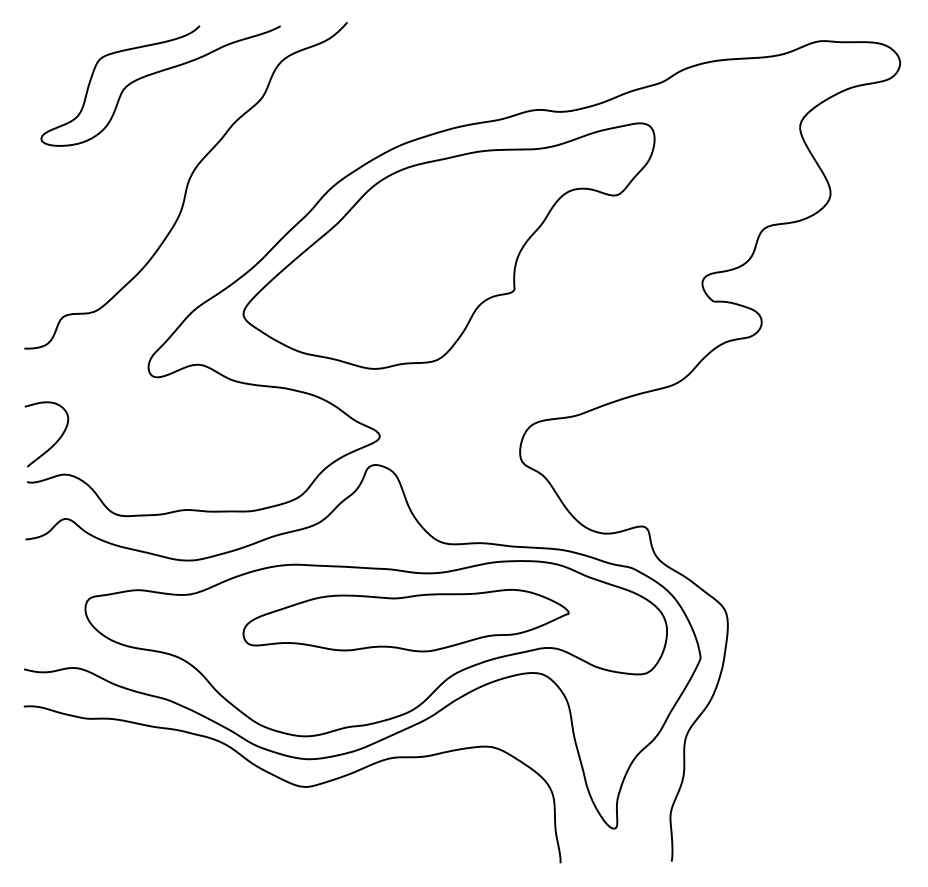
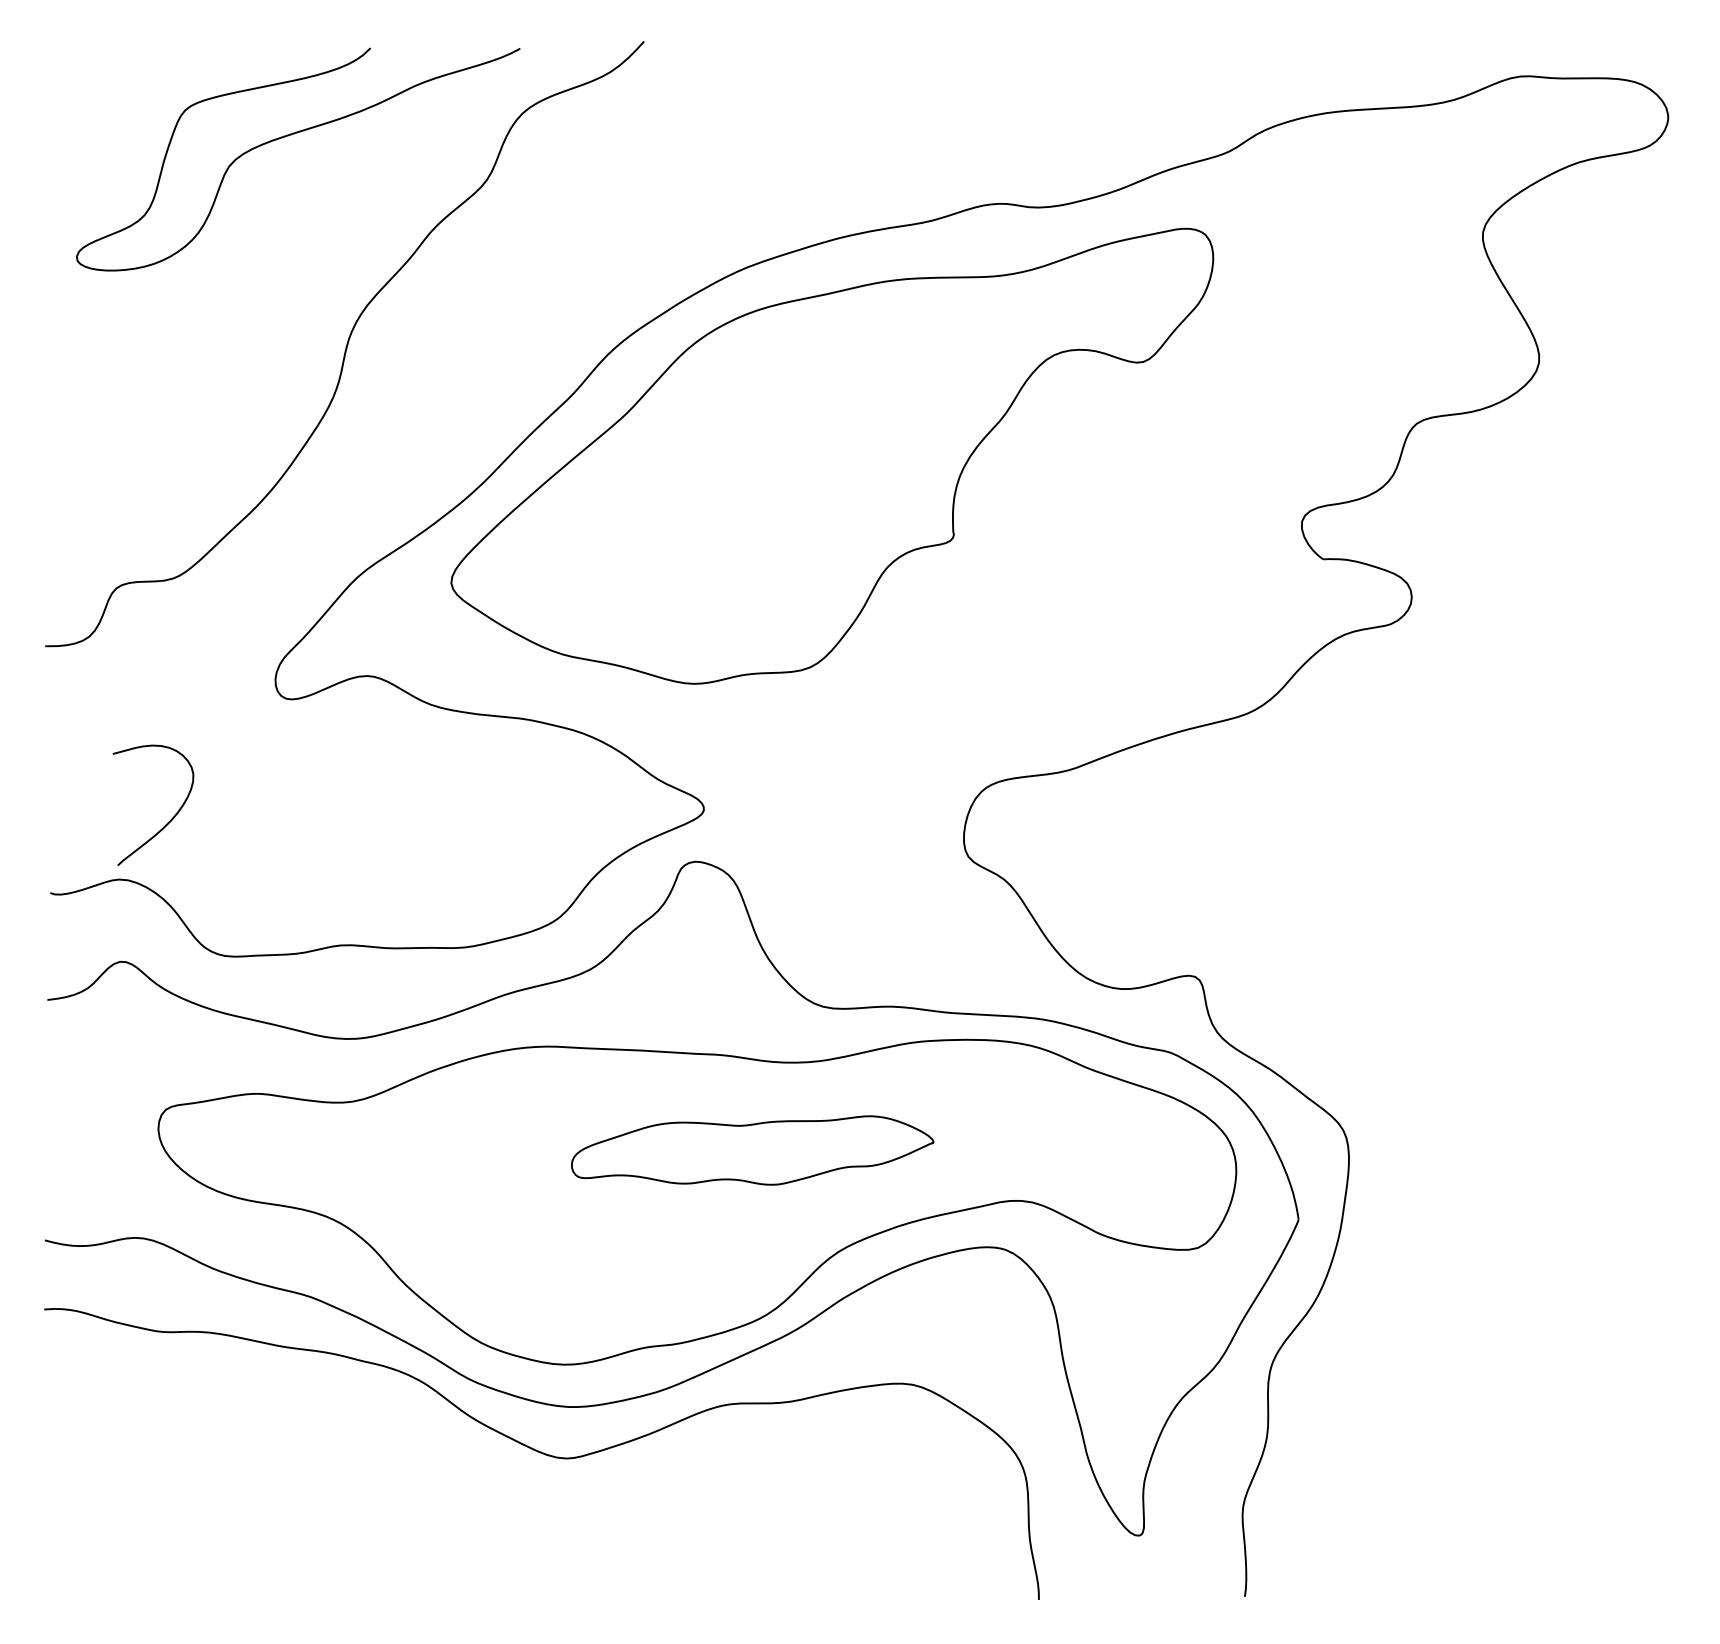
curve: (56, 440) -> (171, 816), moved
part: (405, 620) -> (751, 1149), size x0.6

